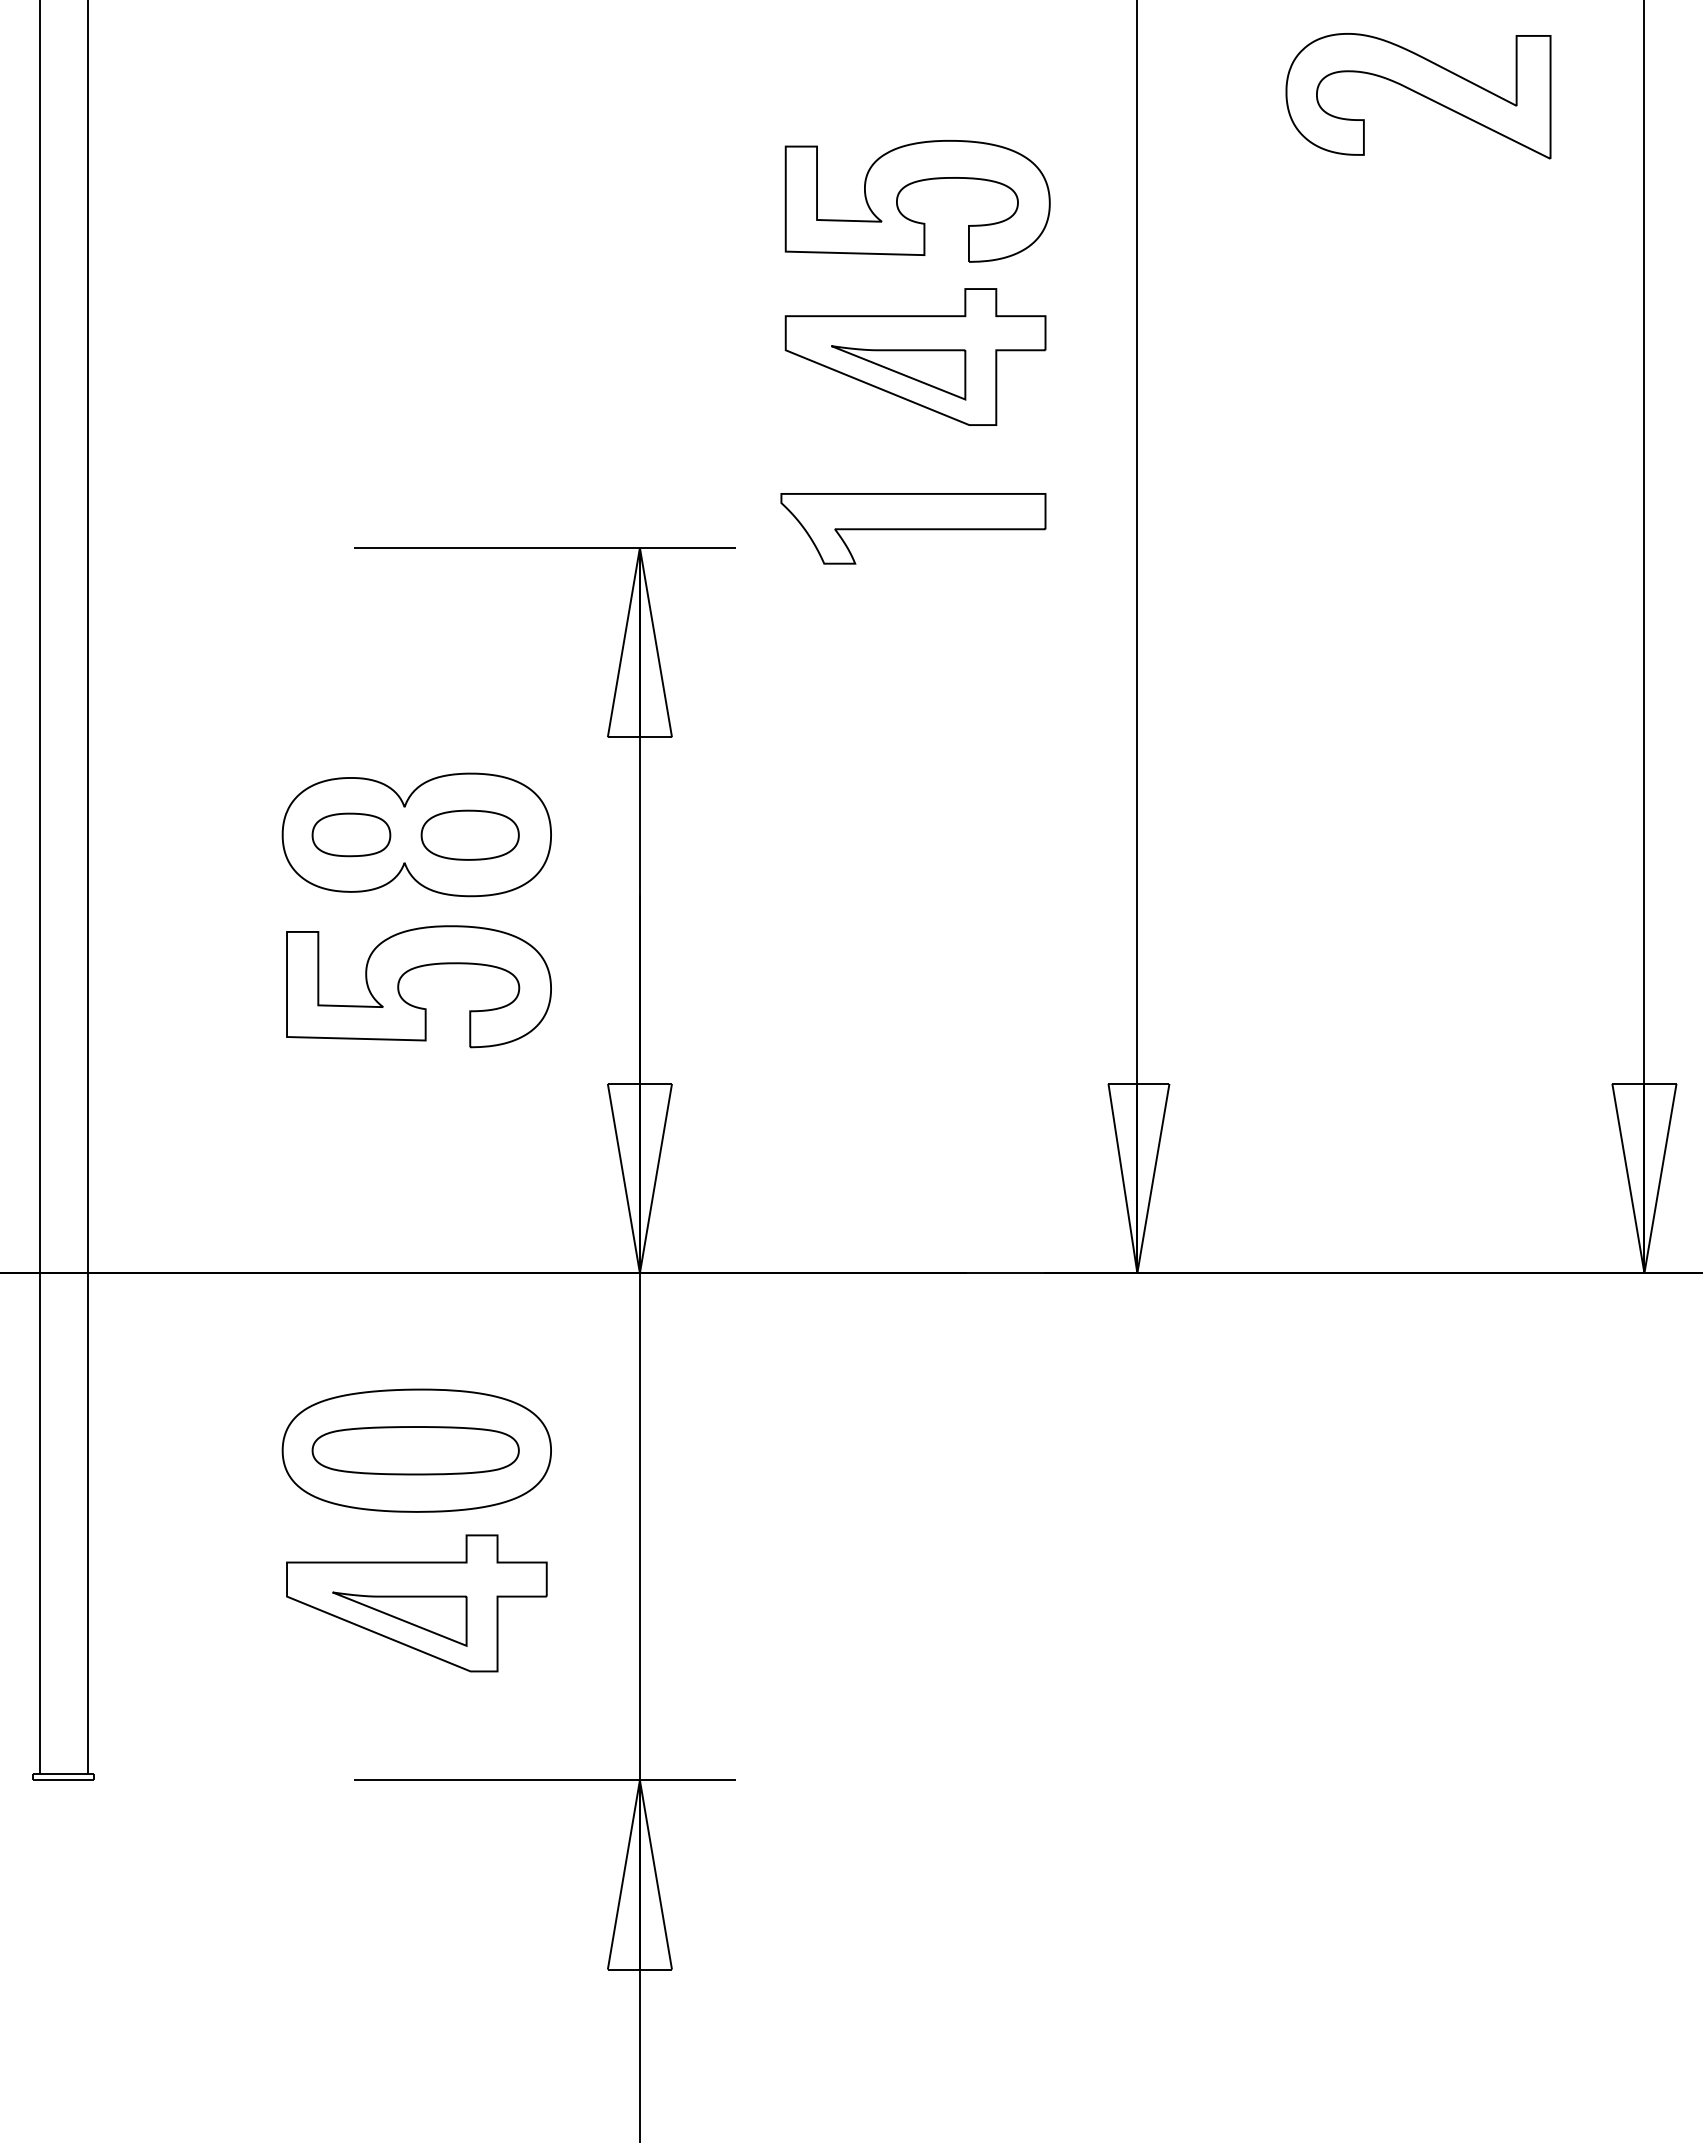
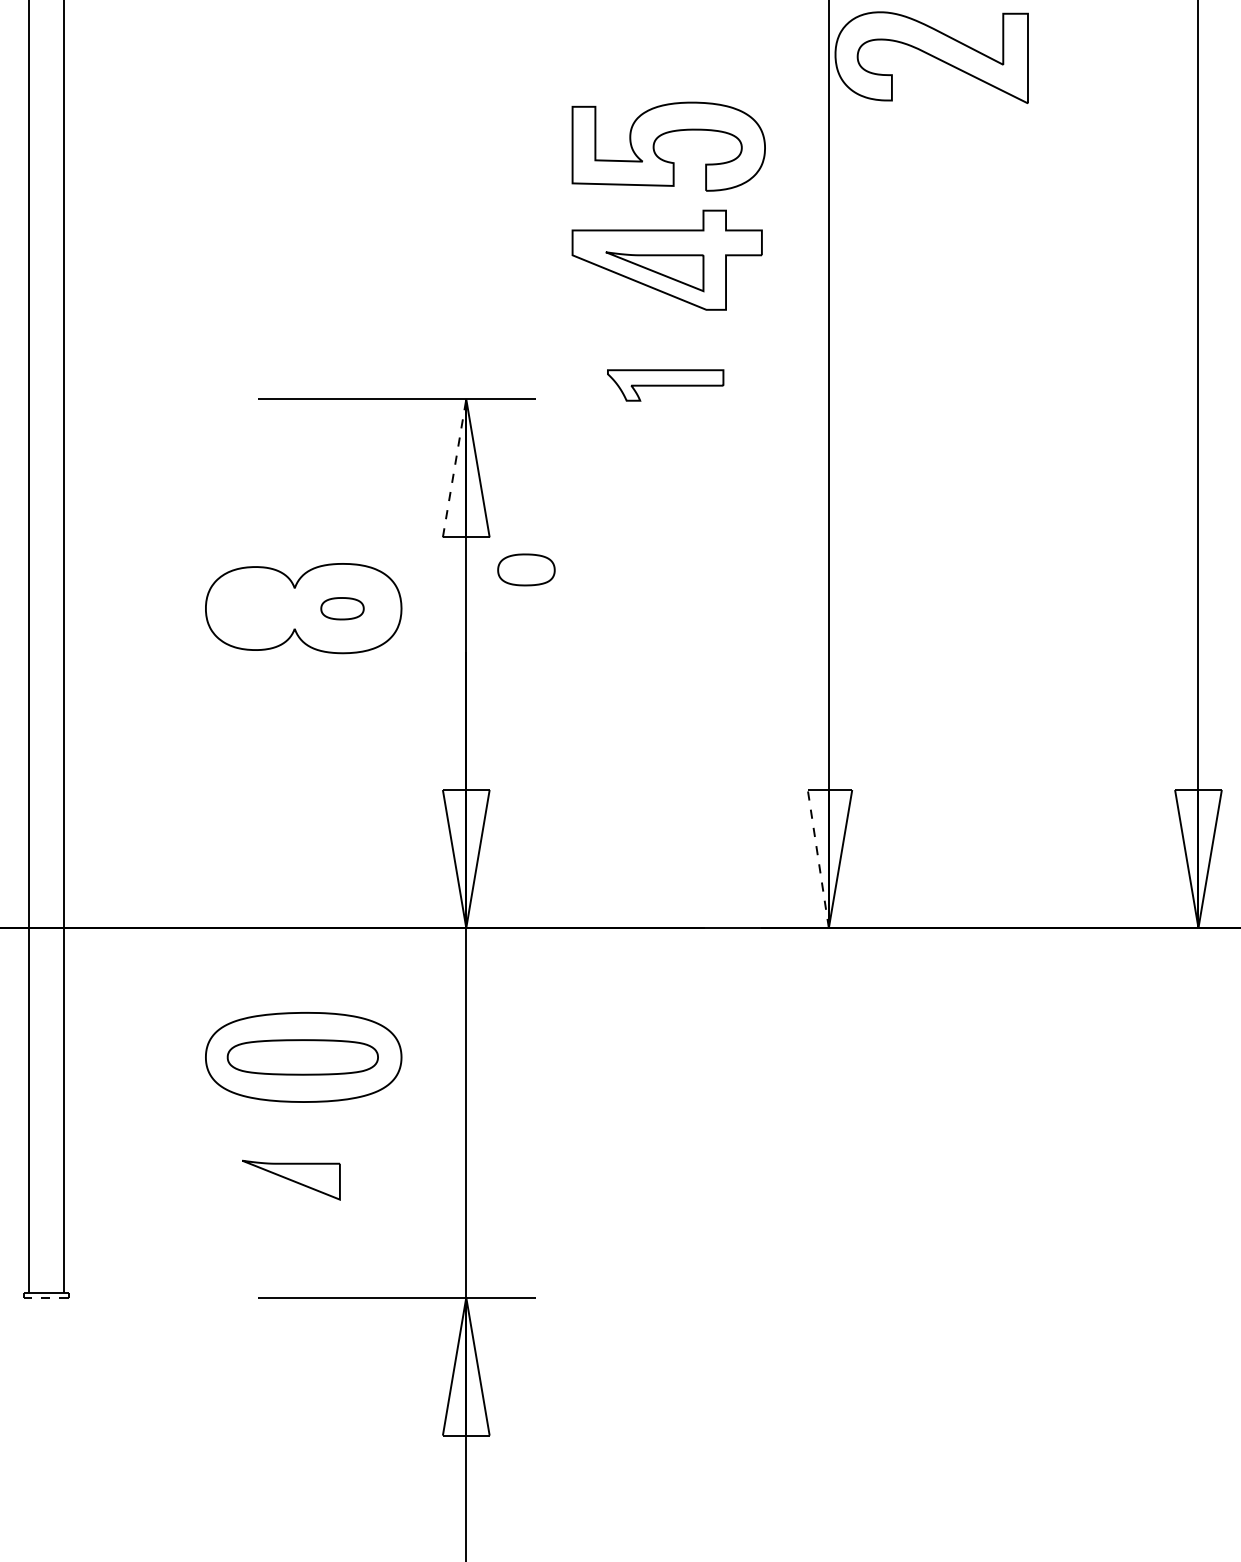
part: (1418, 96) -> (931, 57), moved
part: (913, 528) -> (665, 385), size x0.6
line: (623, 642) -> (454, 468), solid -> dashed
part: (351, 834) -> (526, 569), moved
part: (469, 834) -> (342, 608), size x0.6
part: (414, 969) -> (301, 706), removed
line: (1122, 1178) -> (818, 858), solid -> dashed
part: (416, 1603) -> (303, 1168), removed
line: (63, 1780) -> (46, 1297), solid -> dashed

